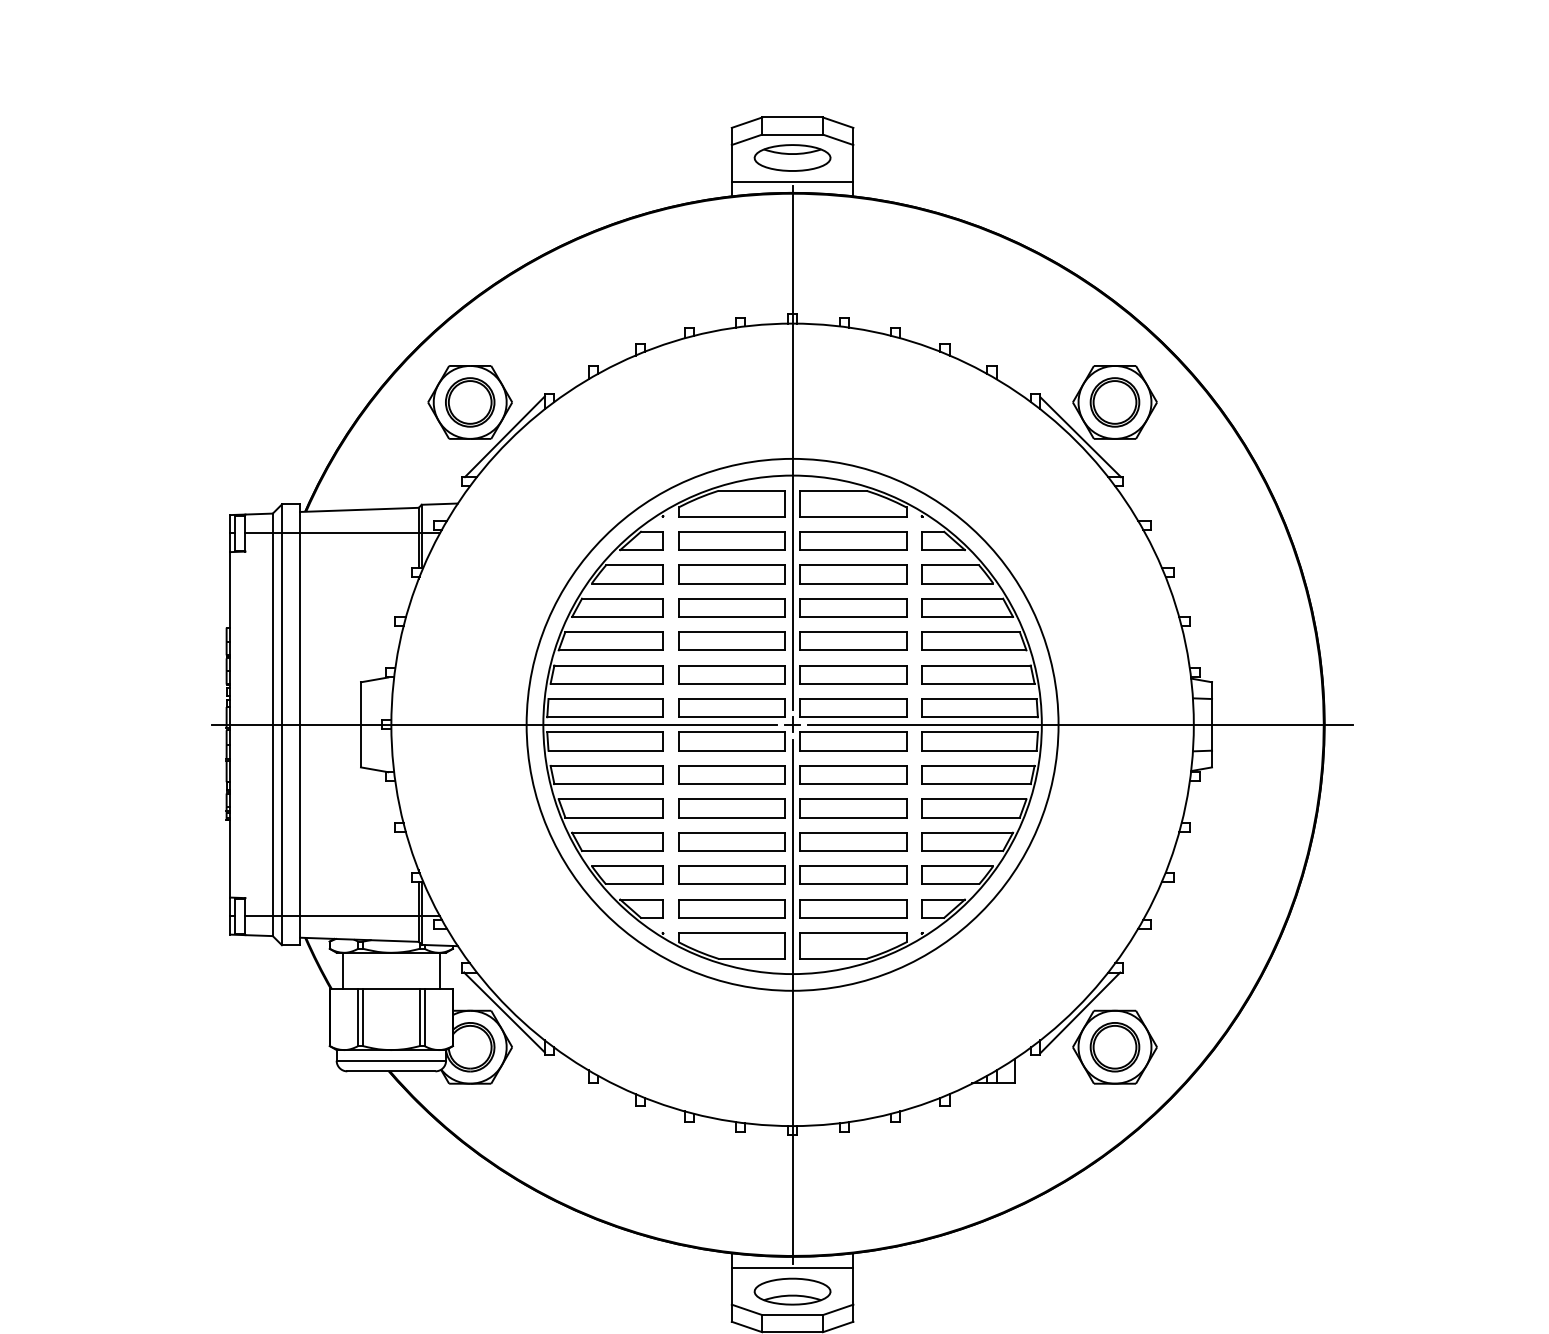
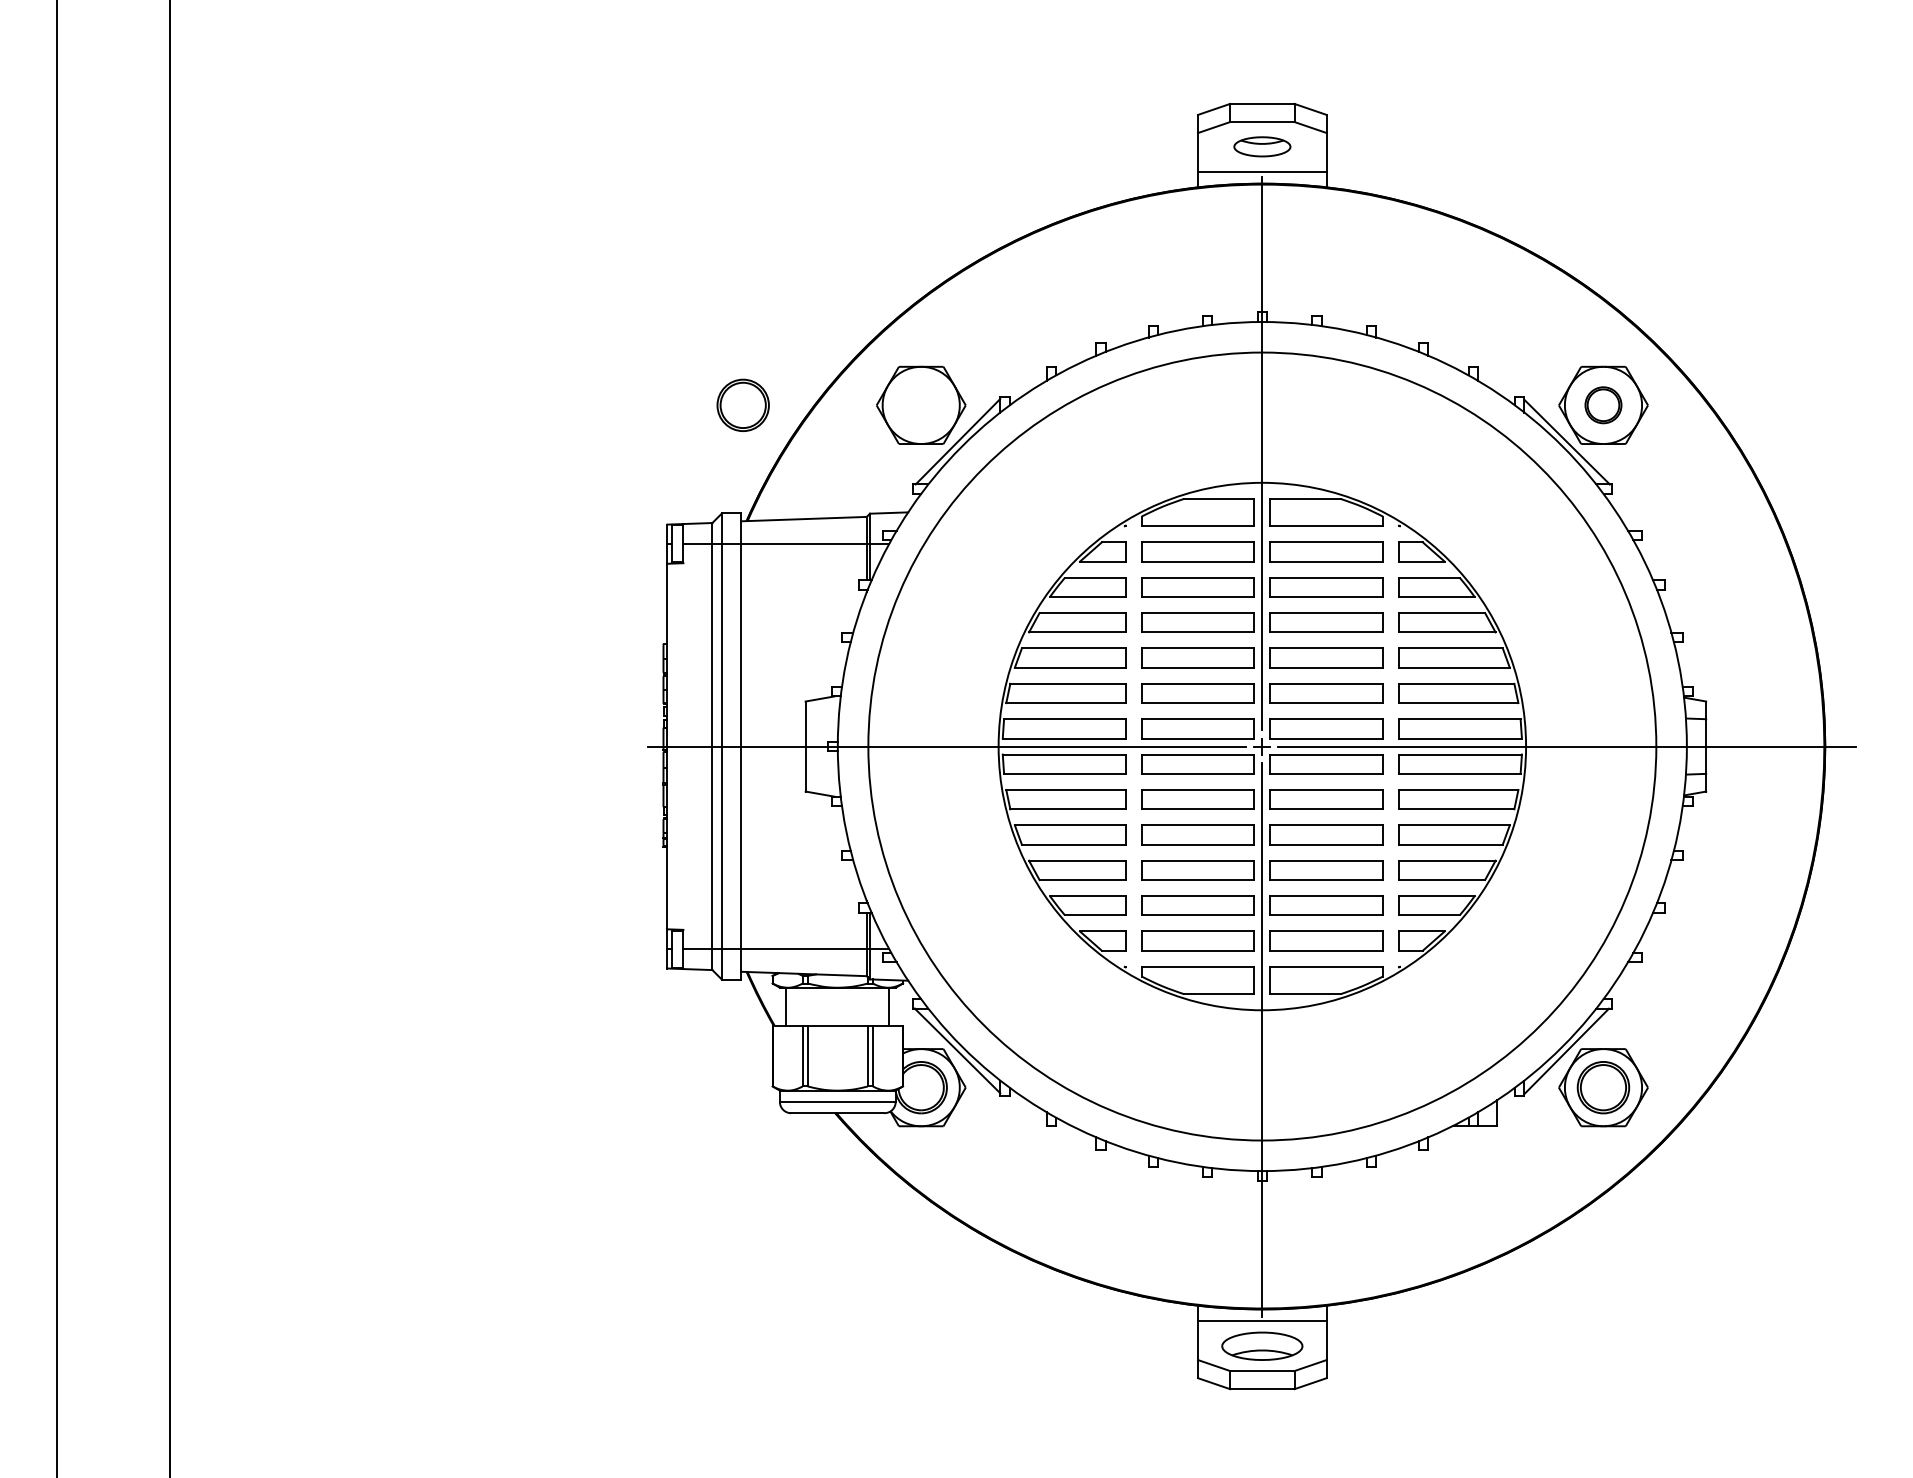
part: (792, 157) -> (1262, 146), size x0.7
part: (469, 401) -> (742, 404), moved
part: (1115, 401) -> (1603, 404), size x0.7
circle: (791, 724) -> (1261, 746), size x1.4

